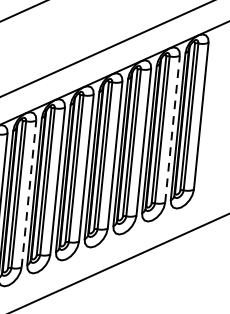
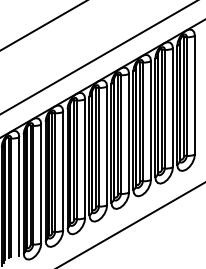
line: (172, 128) -> (172, 107), dashed -> solid
line: (29, 193) -> (63, 170), dashed -> solid

